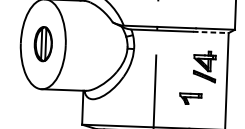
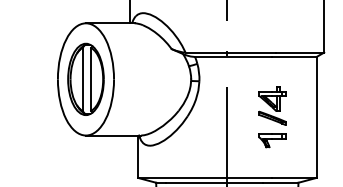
line: (210, 32) -> (294, 57), dashed -> solid
part: (42, 43) -> (85, 78), size x1.67
part: (204, 66) -> (272, 105), moved

